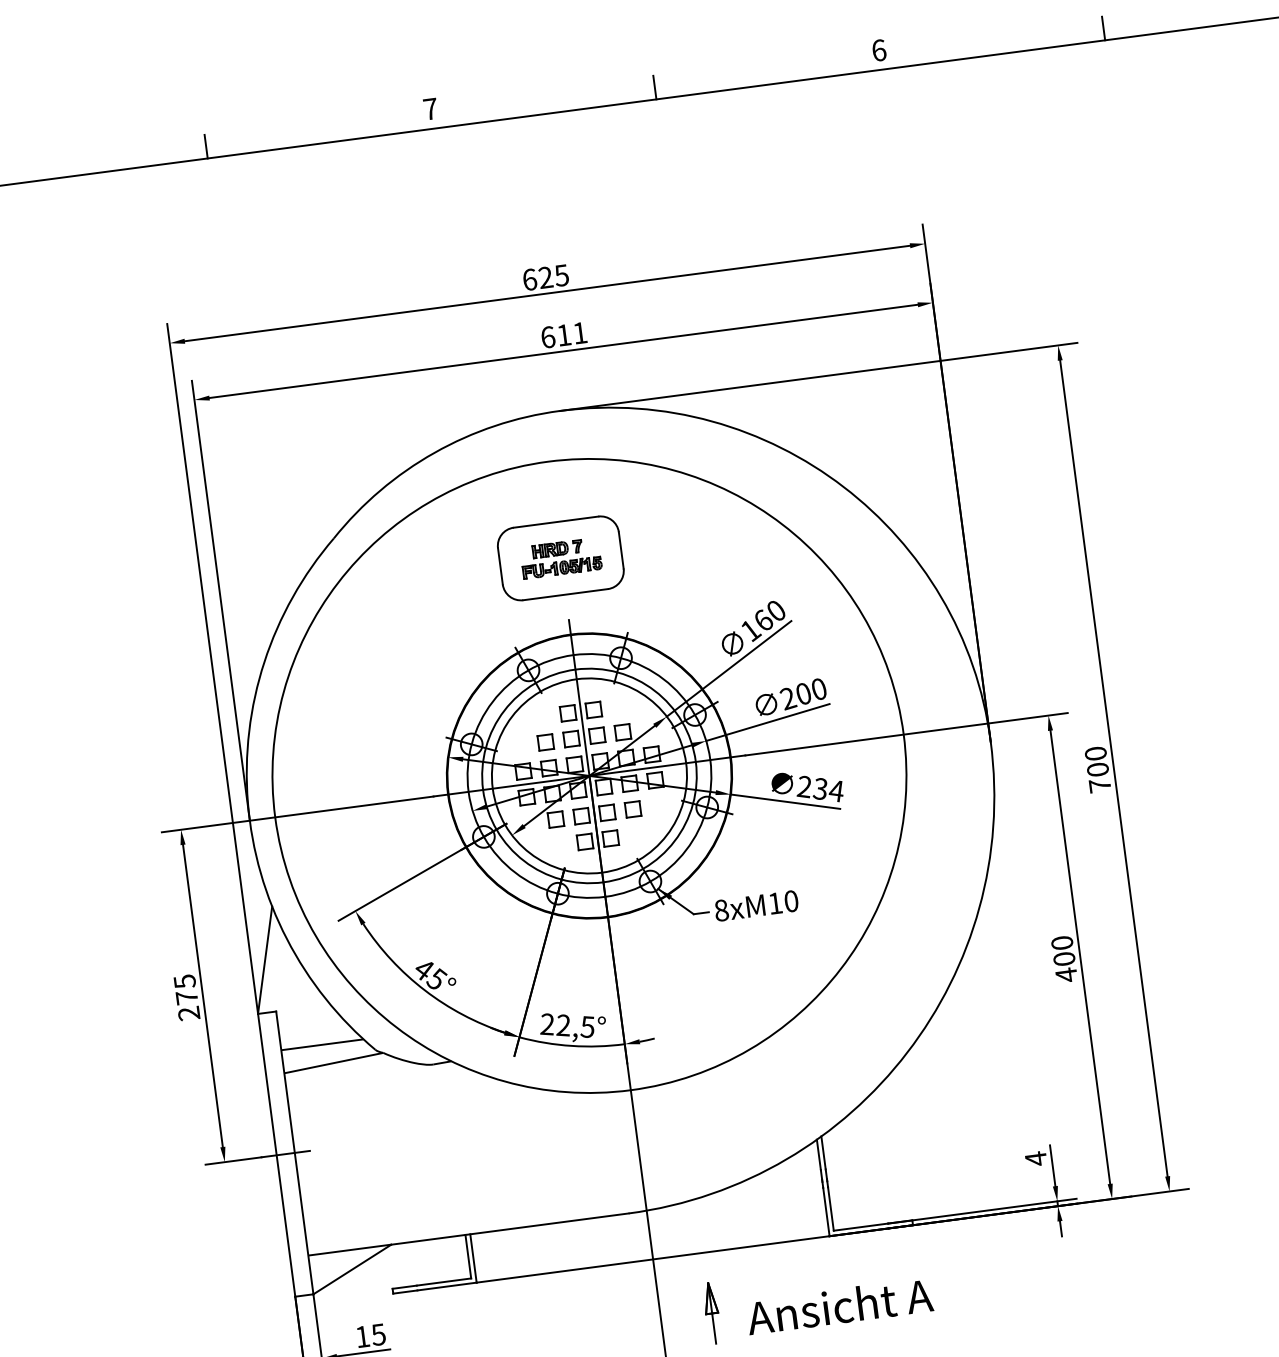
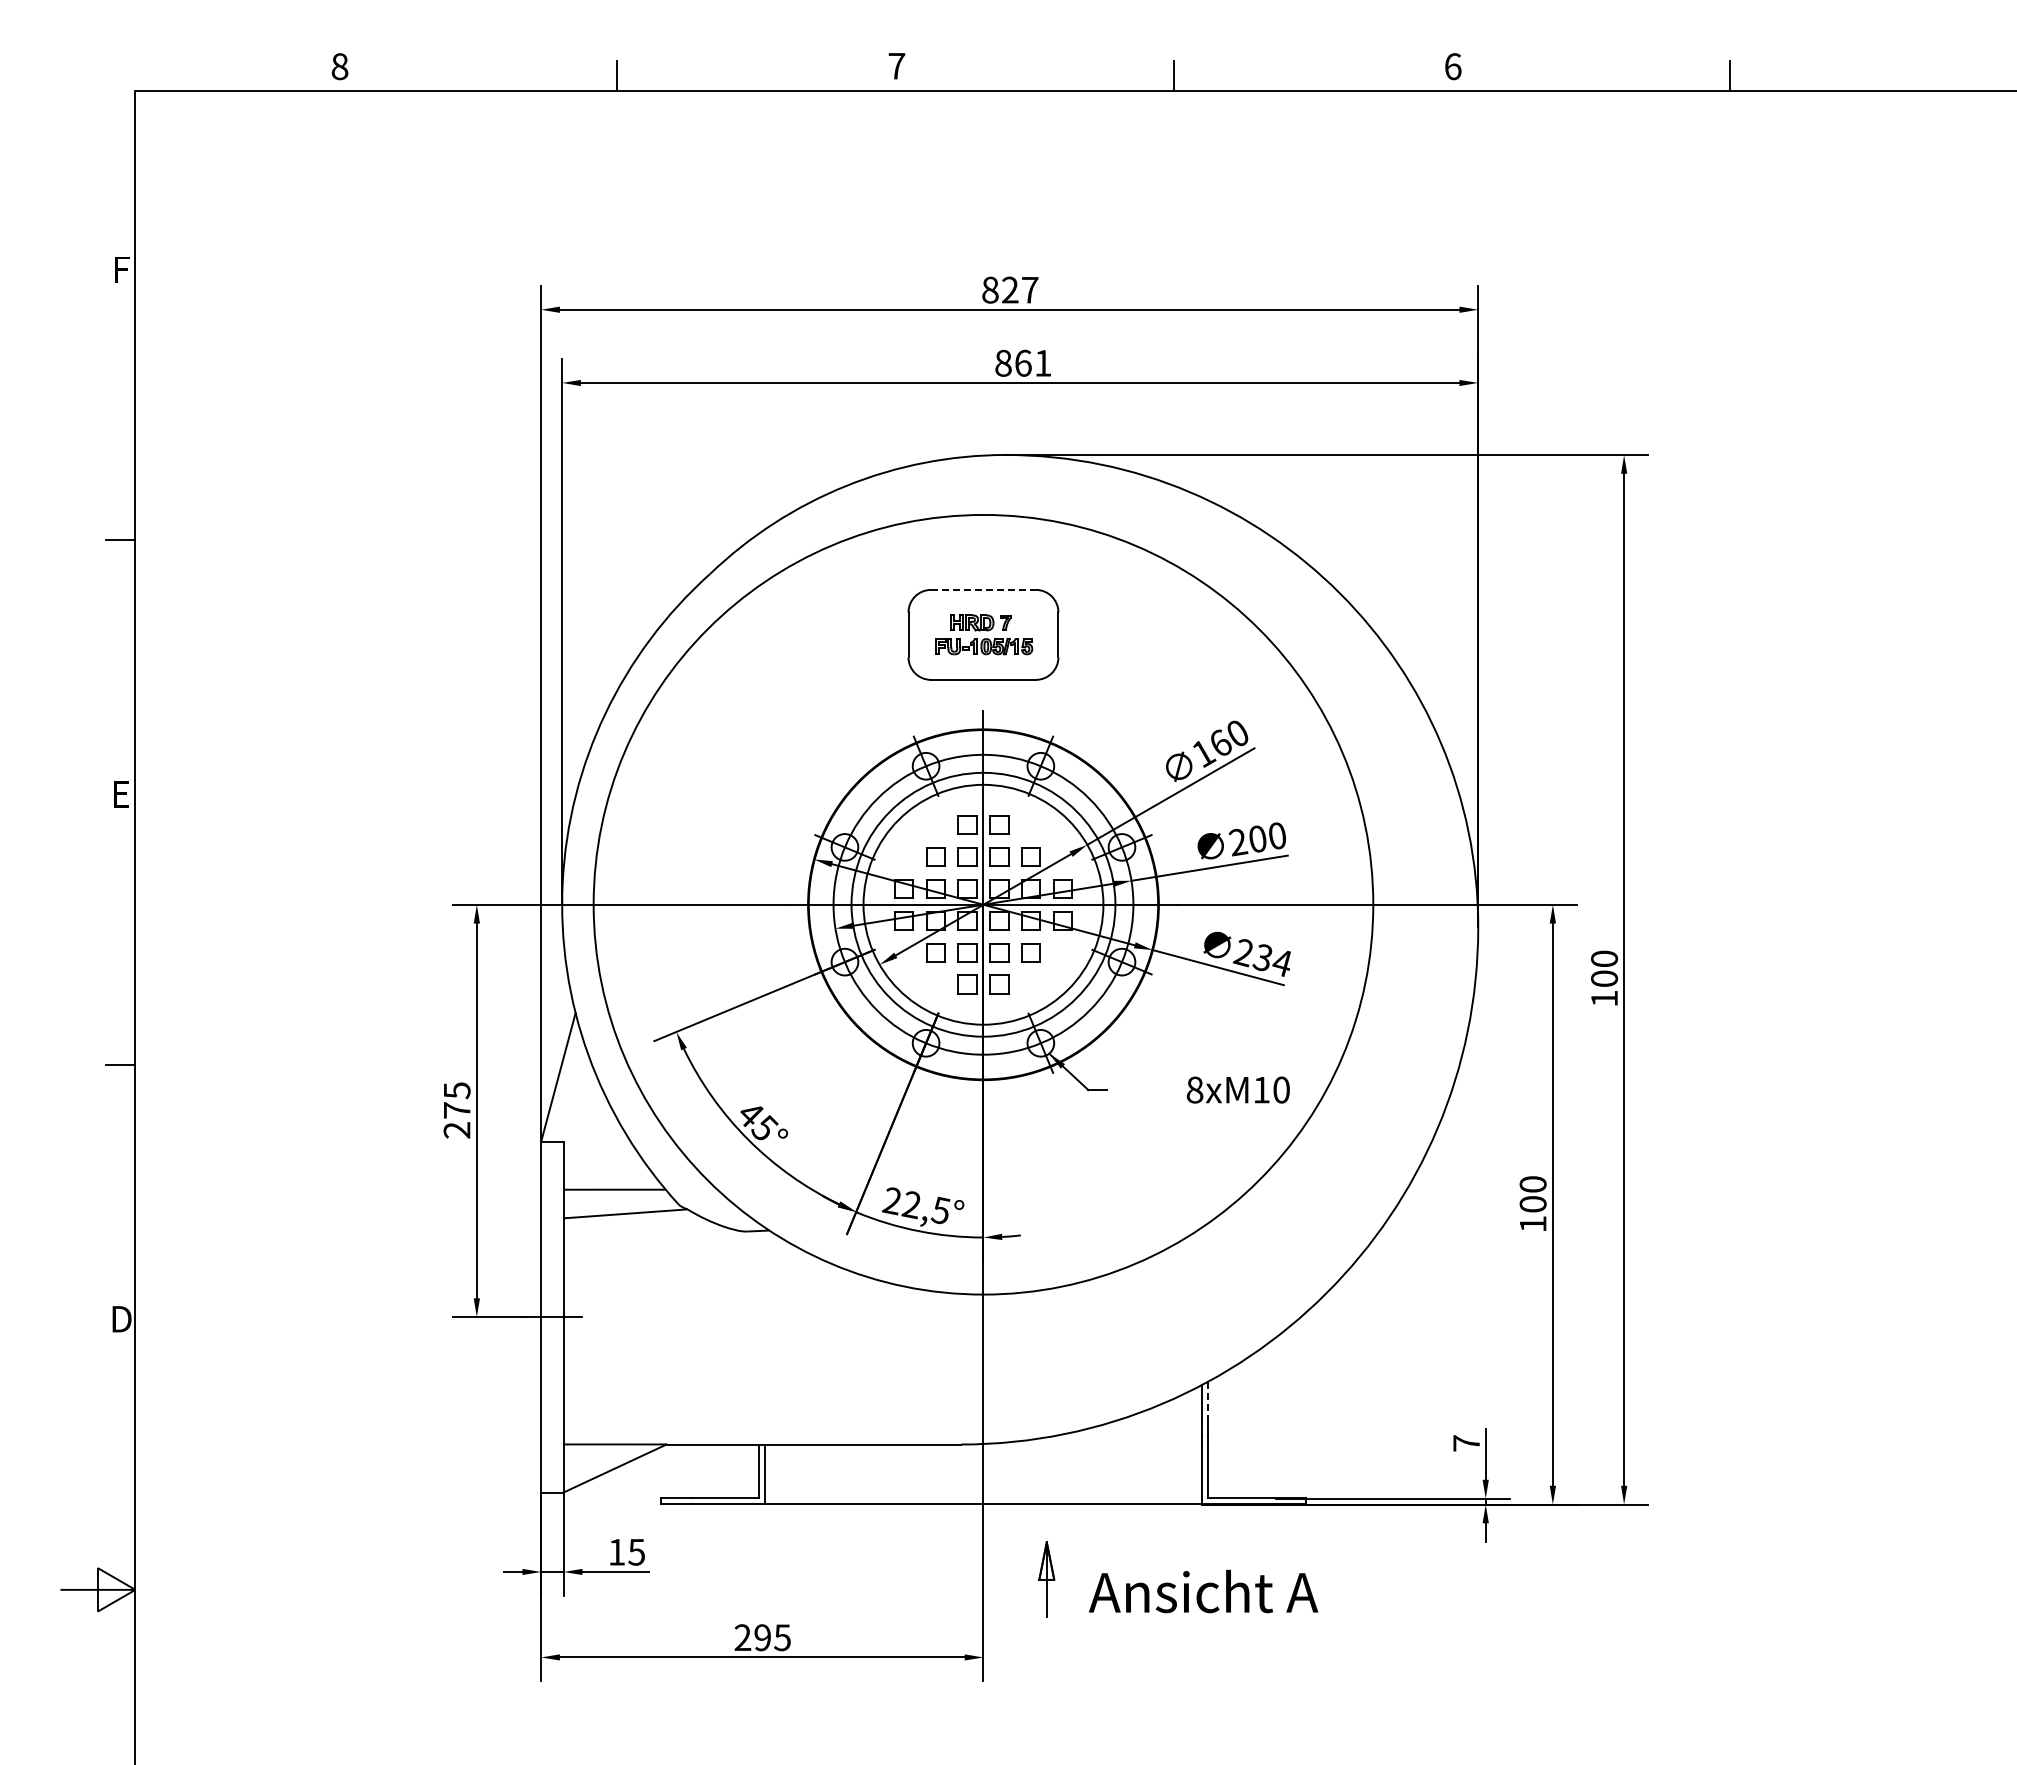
text: (545, 277) -> (1010, 289), 625 -> 827
text: (556, 335) -> (1013, 362), 611 -> 861
line: (556, 521) -> (983, 589), solid -> dashed
text: (1100, 785) -> (1604, 998), 700 -> 100
text: (755, 905) -> (1237, 1089), moved
text: (1066, 975) -> (1533, 1224), 400 -> 100
line: (823, 1152) -> (1208, 1401), solid -> dashed
text: (1036, 1158) -> (1466, 1443), 4 -> 7

